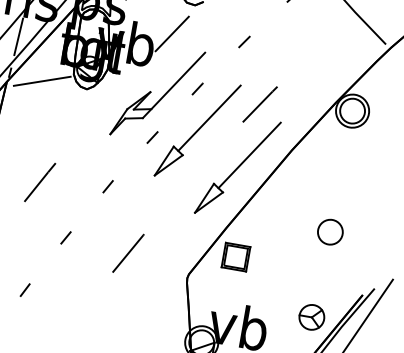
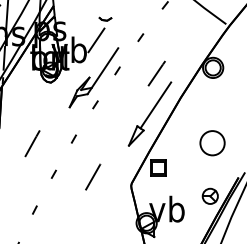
line: (41, 81) -> (22, 82), removed
part: (197, 129) -> (121, 95), removed
part: (330, 231) -> (212, 142), size x1.6

